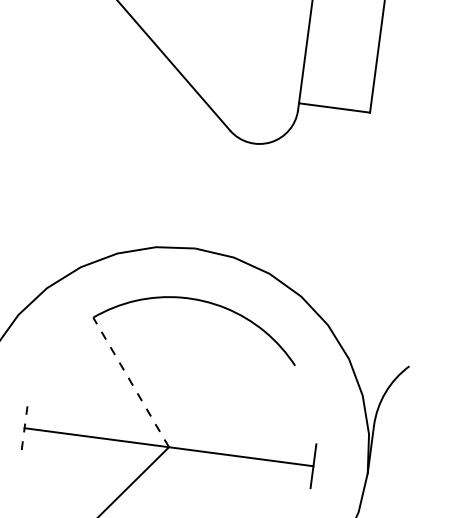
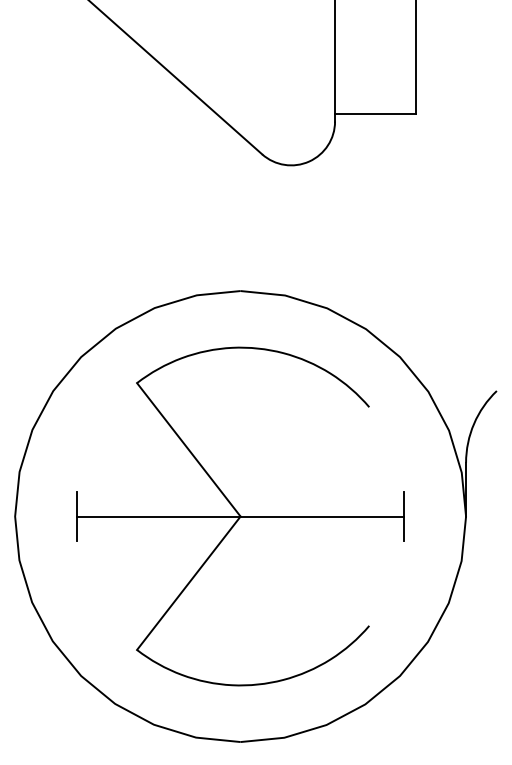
line: (130, 382) -> (188, 449), dashed -> solid
line: (24, 428) -> (76, 516), dashed -> solid

